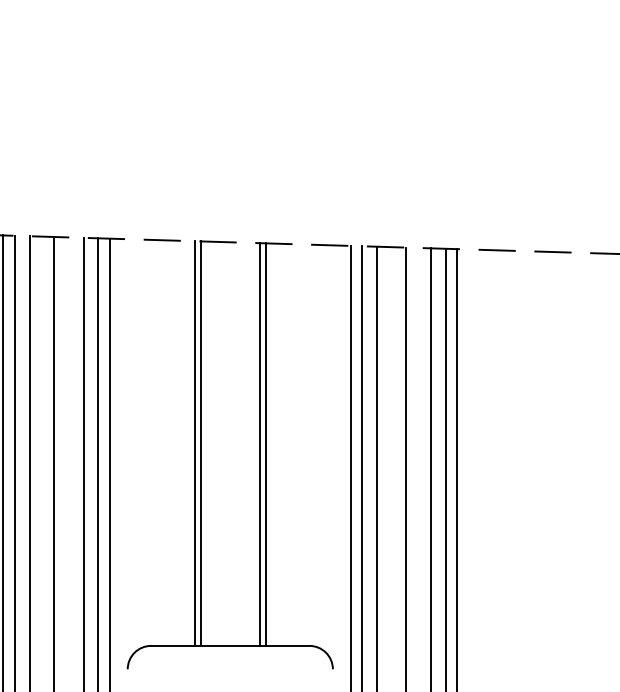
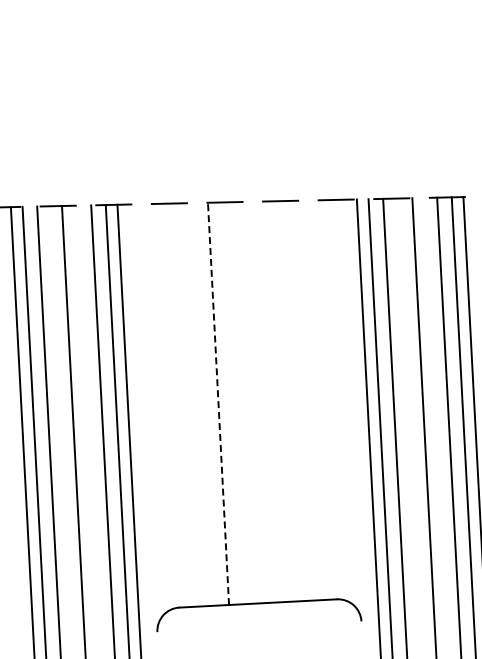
line: (194, 443) -> (212, 404), removed
line: (201, 443) -> (219, 403), solid -> dashed
line: (259, 444) -> (276, 401), removed
line: (266, 444) -> (283, 401), removed

